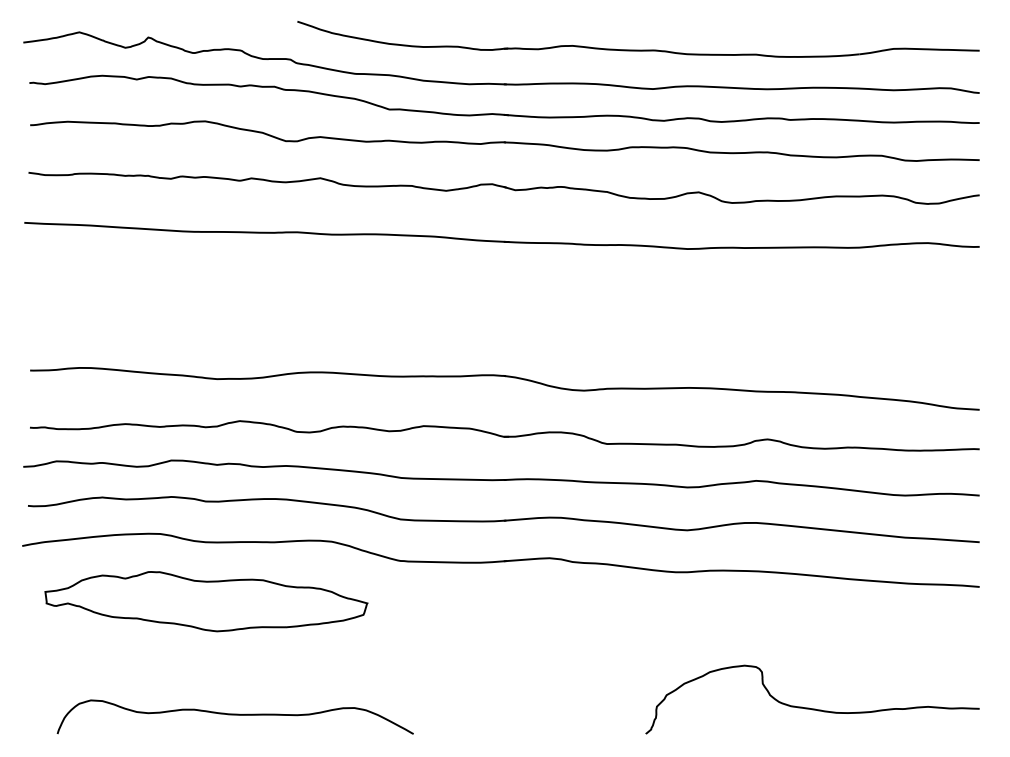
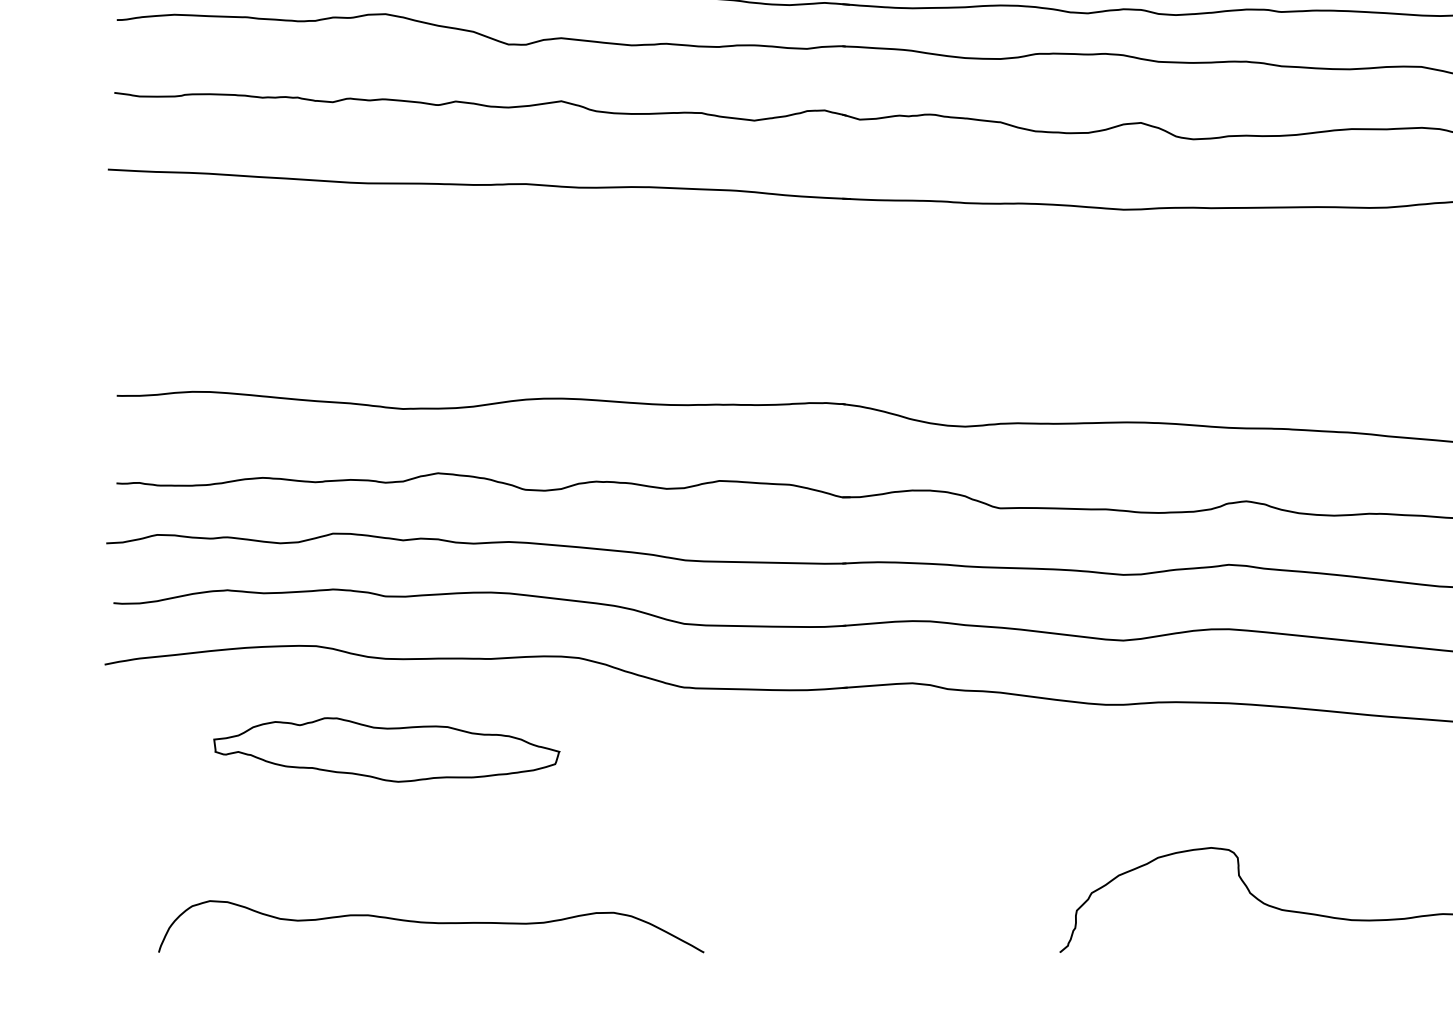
part: (206, 601) -> (386, 749), size x0.7

